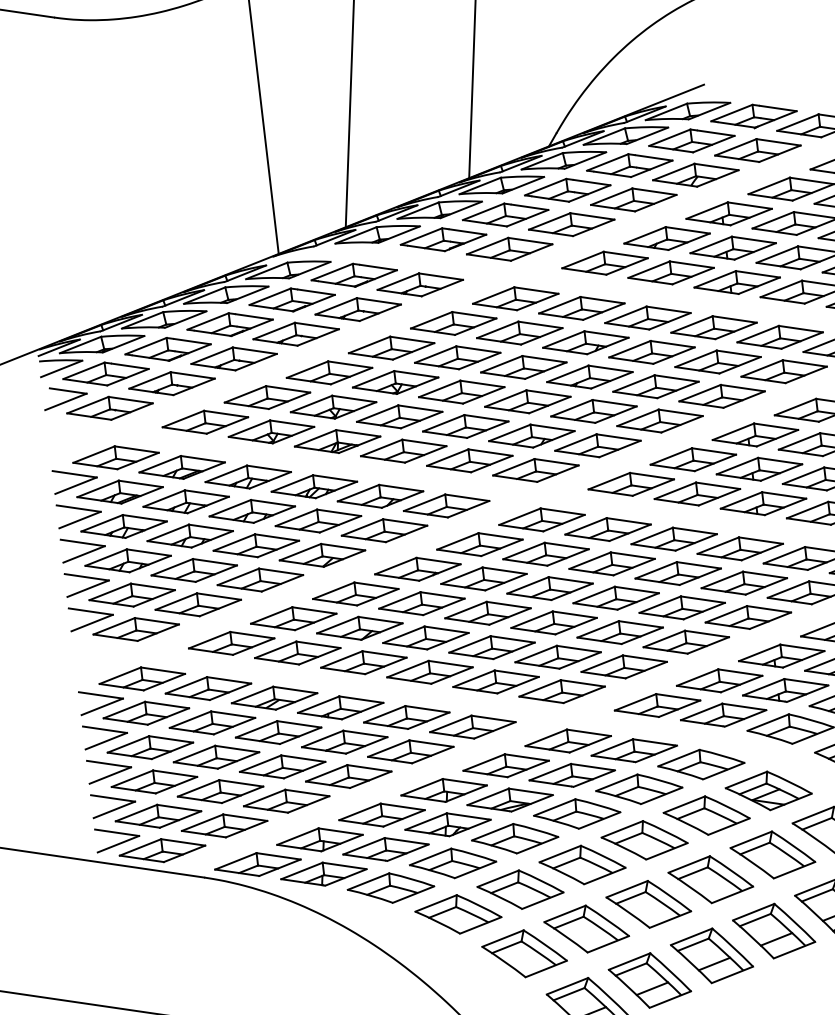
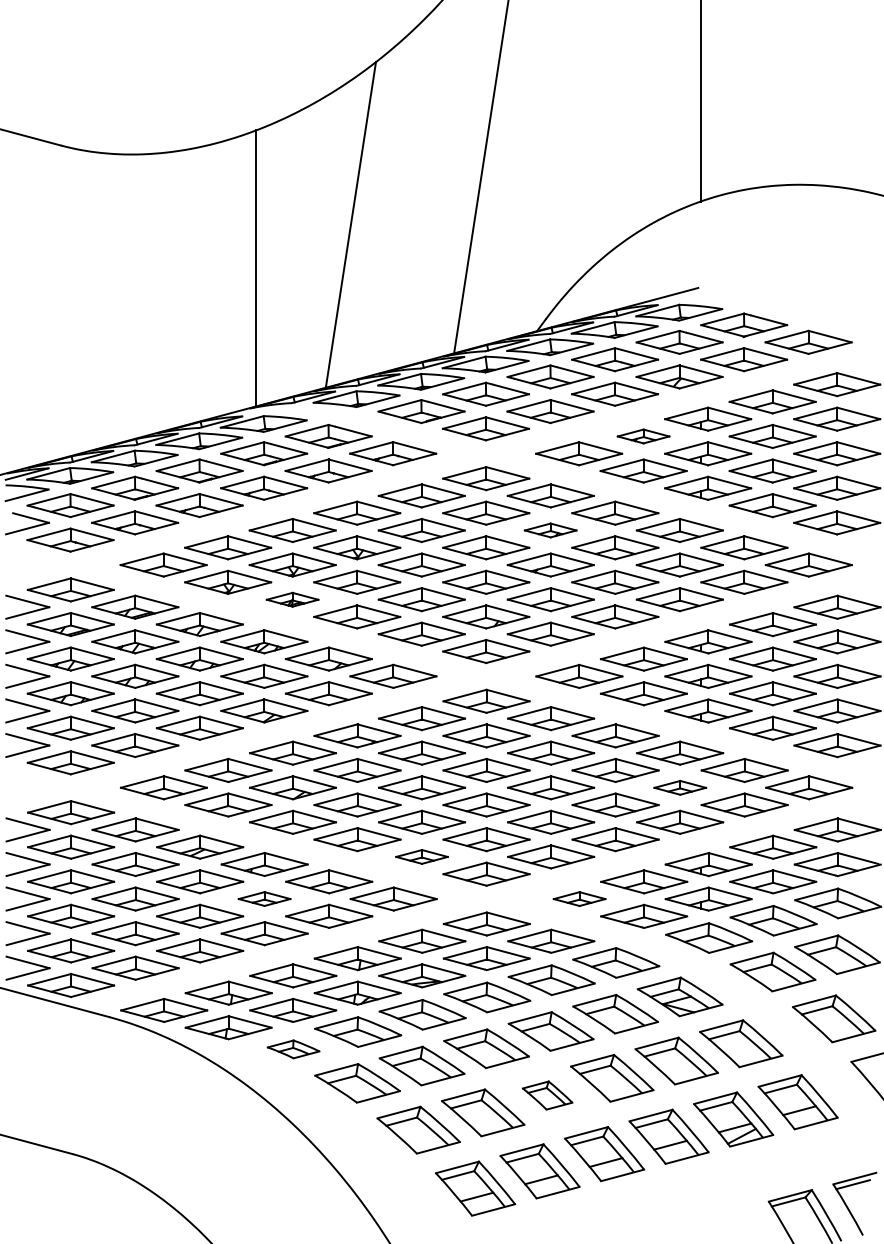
part: (666, 238) -> (643, 436), size x0.6
part: (585, 342) -> (550, 530), size x0.6
part: (337, 441) -> (292, 599), size x0.6
part: (744, 582) -> (680, 787), size x0.6
part: (495, 681) -> (421, 856), size x0.6
part: (657, 704) -> (579, 898), size x0.6
part: (344, 741) -> (264, 898), size x0.6
part: (390, 888) -> (293, 1049), size x0.6
part: (648, 904) -> (547, 1095), size x0.6

